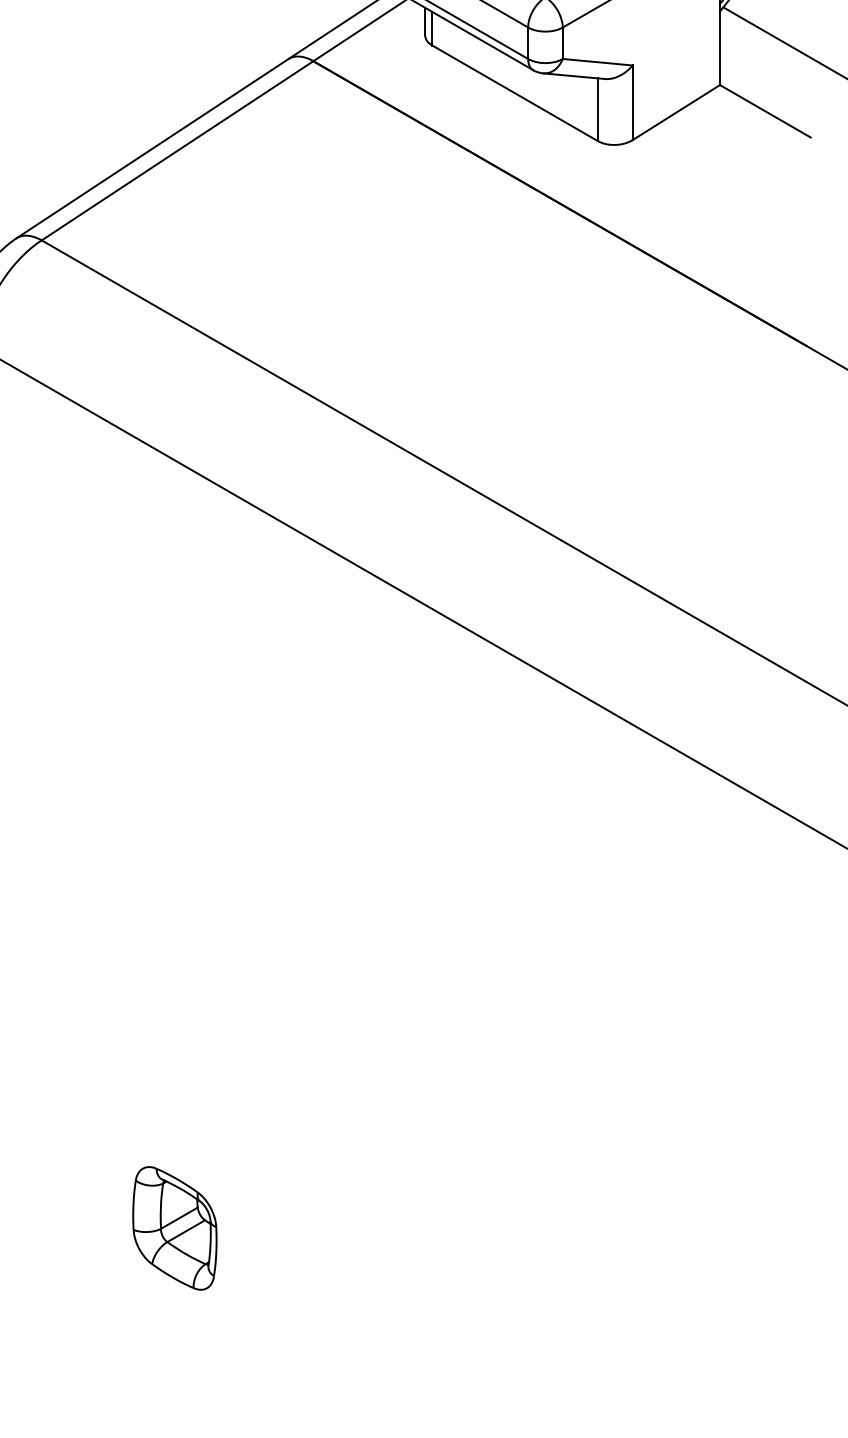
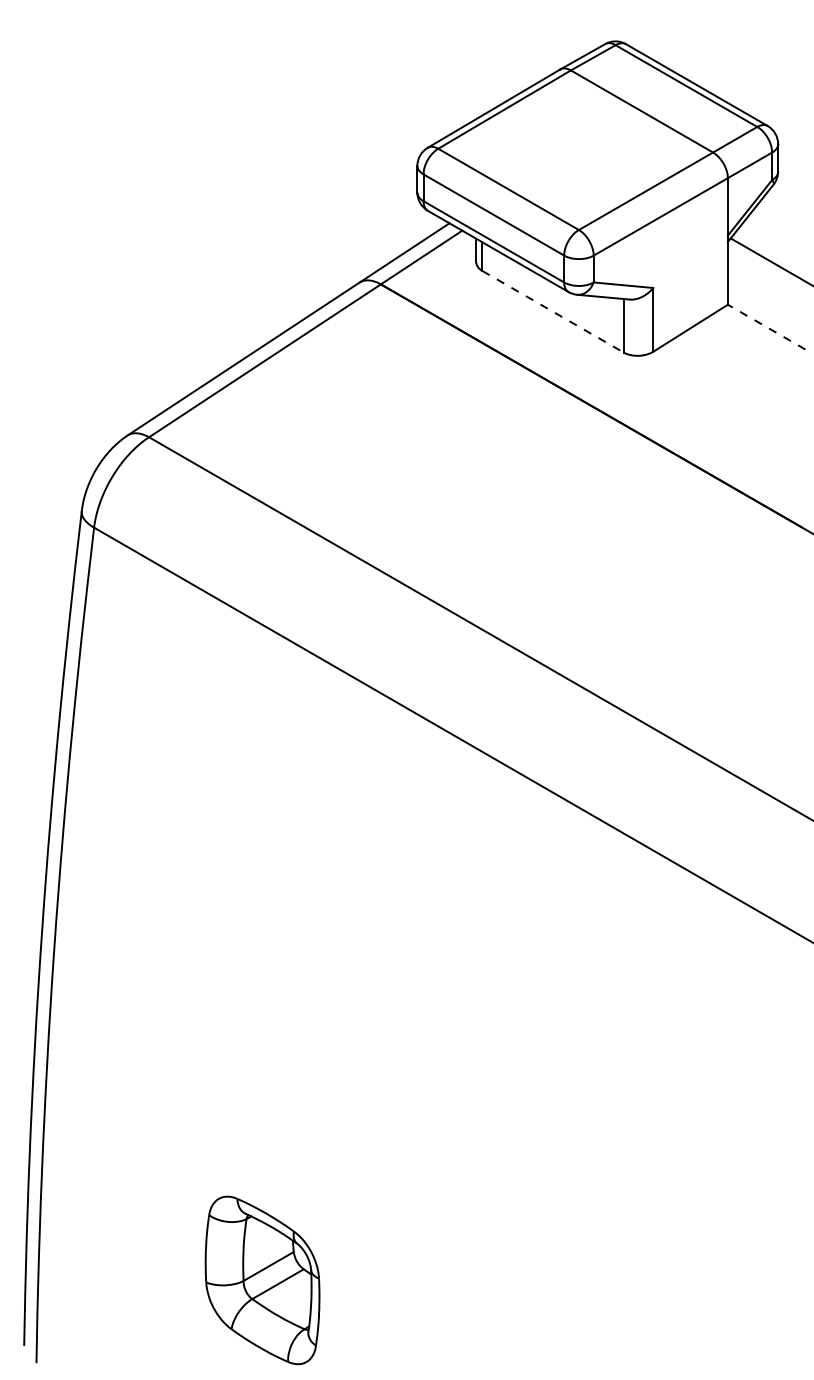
line: (515, 93) -> (553, 311), solid -> dashed
line: (765, 111) -> (766, 327), solid -> dashed
part: (174, 1228) -> (262, 1280), size x1.6

